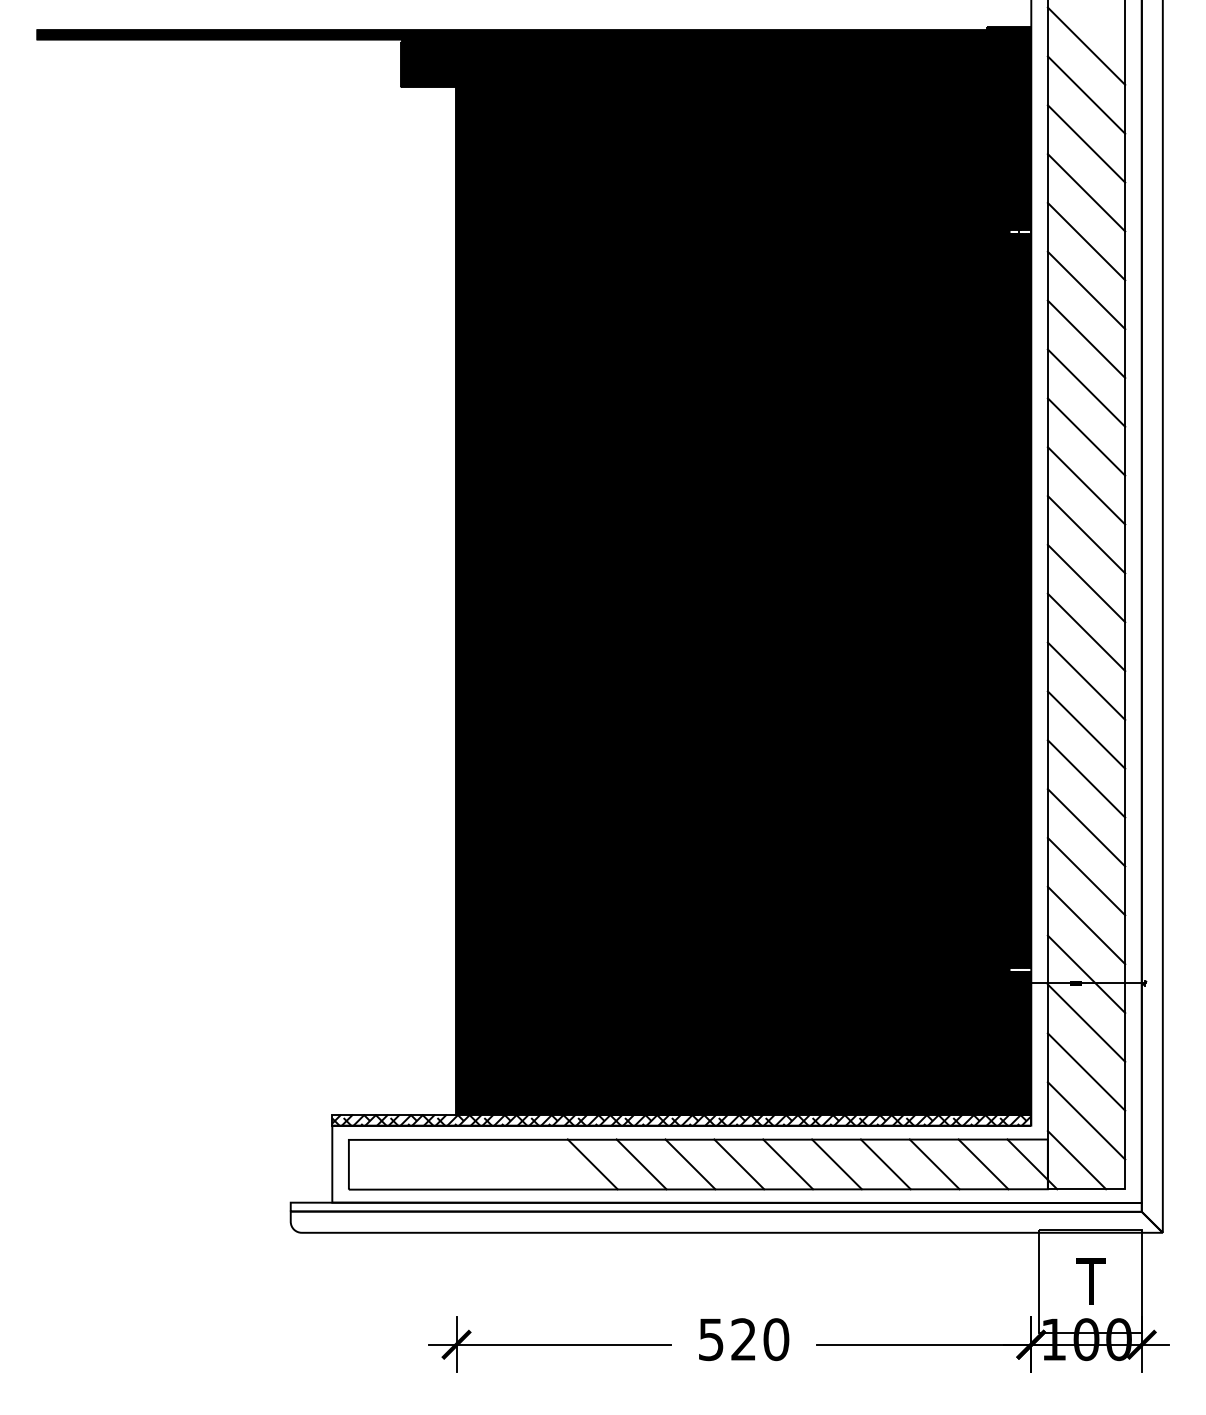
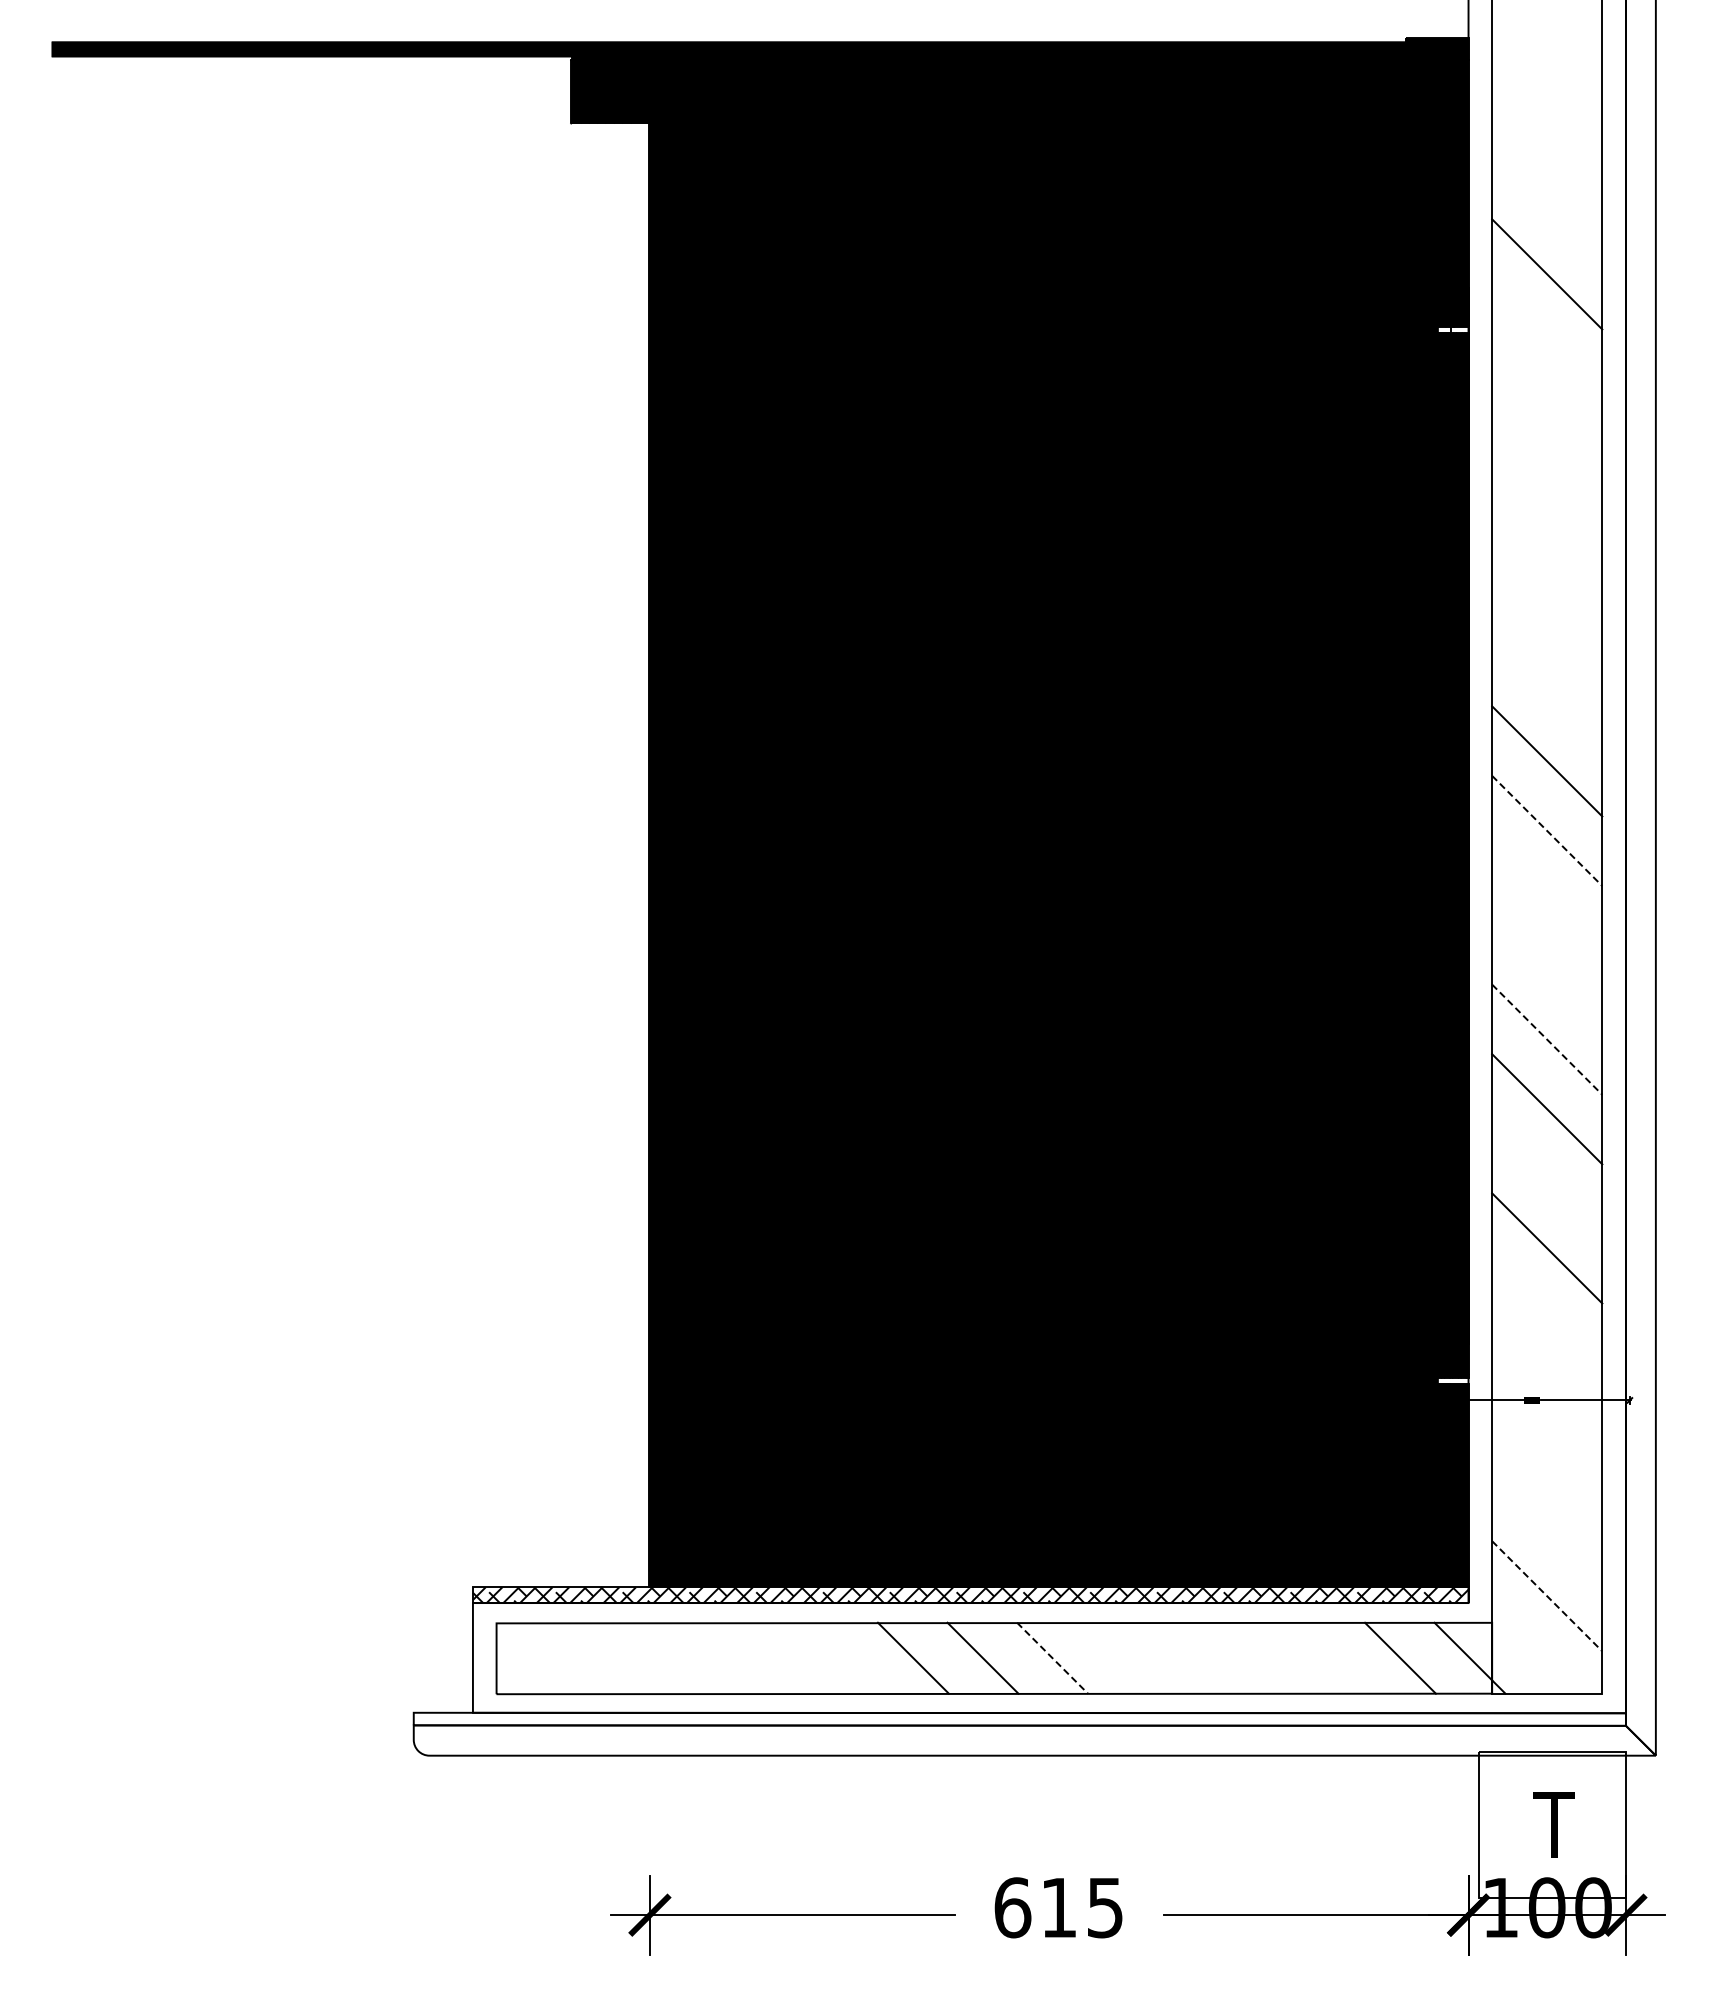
line: (1086, 46) -> (1547, 65), removed
line: (1086, 95) -> (1547, 135), removed
line: (1086, 143) -> (1547, 204), removed
line: (1086, 241) -> (1547, 343), removed
line: (1086, 290) -> (1547, 413), removed
line: (1086, 339) -> (1547, 483), removed
line: (1086, 388) -> (1547, 552), removed
line: (1086, 437) -> (1547, 622), removed
line: (1086, 485) -> (1547, 691), removed
line: (1086, 583) -> (1547, 830), solid -> dashed
line: (1086, 632) -> (1547, 900), removed
line: (1086, 681) -> (1547, 970), removed
line: (1086, 729) -> (1547, 1039), solid -> dashed
line: (1086, 827) -> (1547, 1178), removed
line: (1086, 925) -> (1547, 1317), removed
line: (1086, 974) -> (1547, 1387), removed
line: (1086, 1023) -> (1547, 1457), removed
line: (1086, 1071) -> (1547, 1526), removed
line: (1086, 1121) -> (1547, 1596), solid -> dashed
line: (1076, 1159) -> (1533, 1651), removed
line: (592, 1163) -> (843, 1657), removed
line: (787, 1163) -> (1121, 1657), removed
line: (836, 1163) -> (1191, 1657), removed
line: (885, 1163) -> (1260, 1657), removed
line: (934, 1163) -> (1330, 1657), removed
line: (739, 1164) -> (1052, 1658), solid -> dashed
text: (743, 1339) -> (1058, 1907), 520 -> 615

